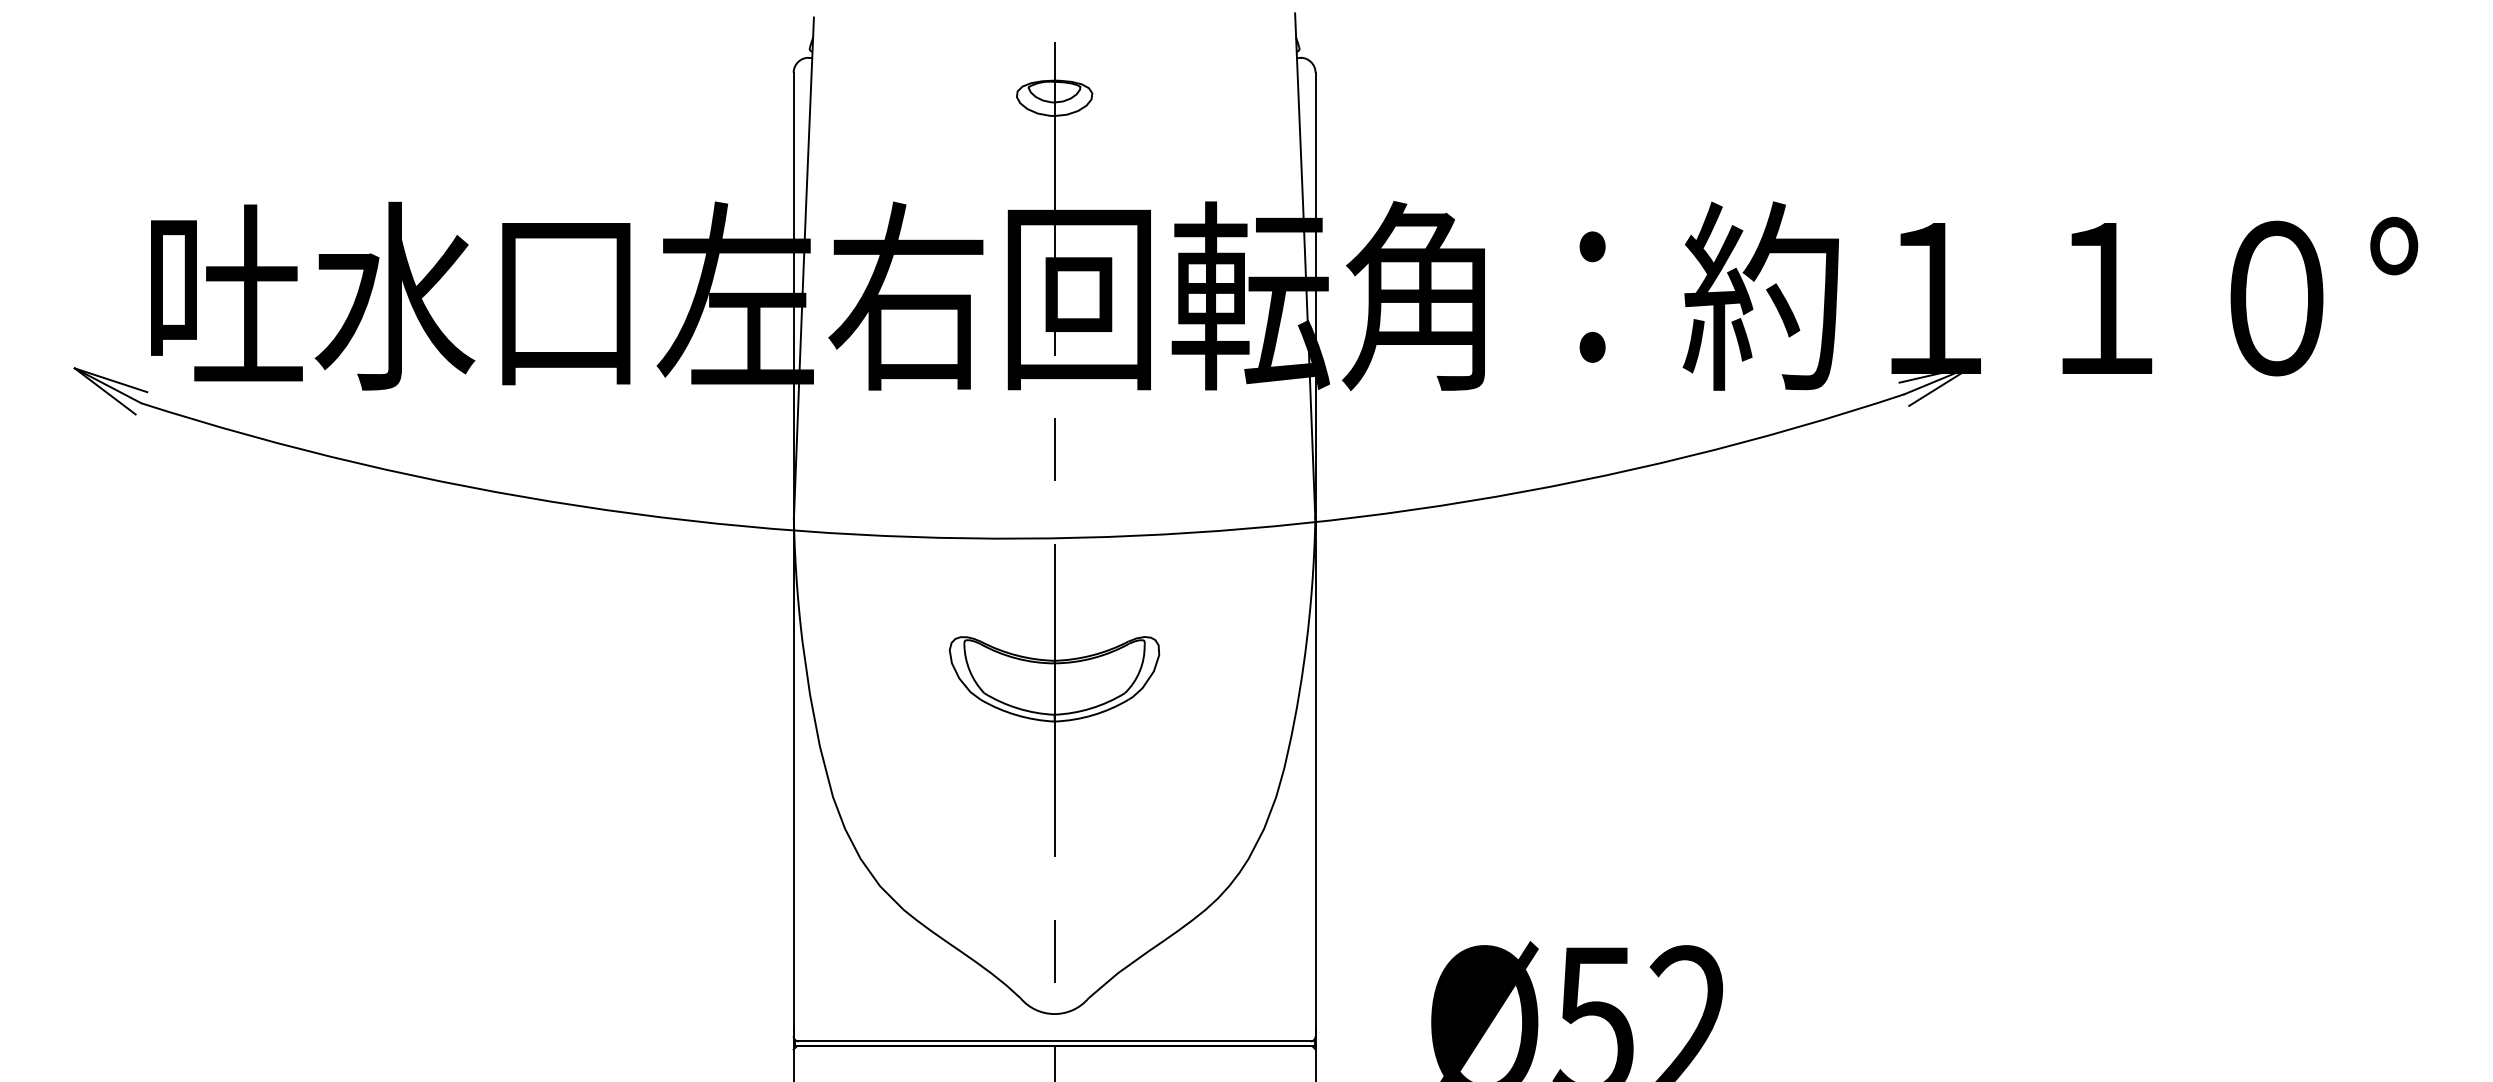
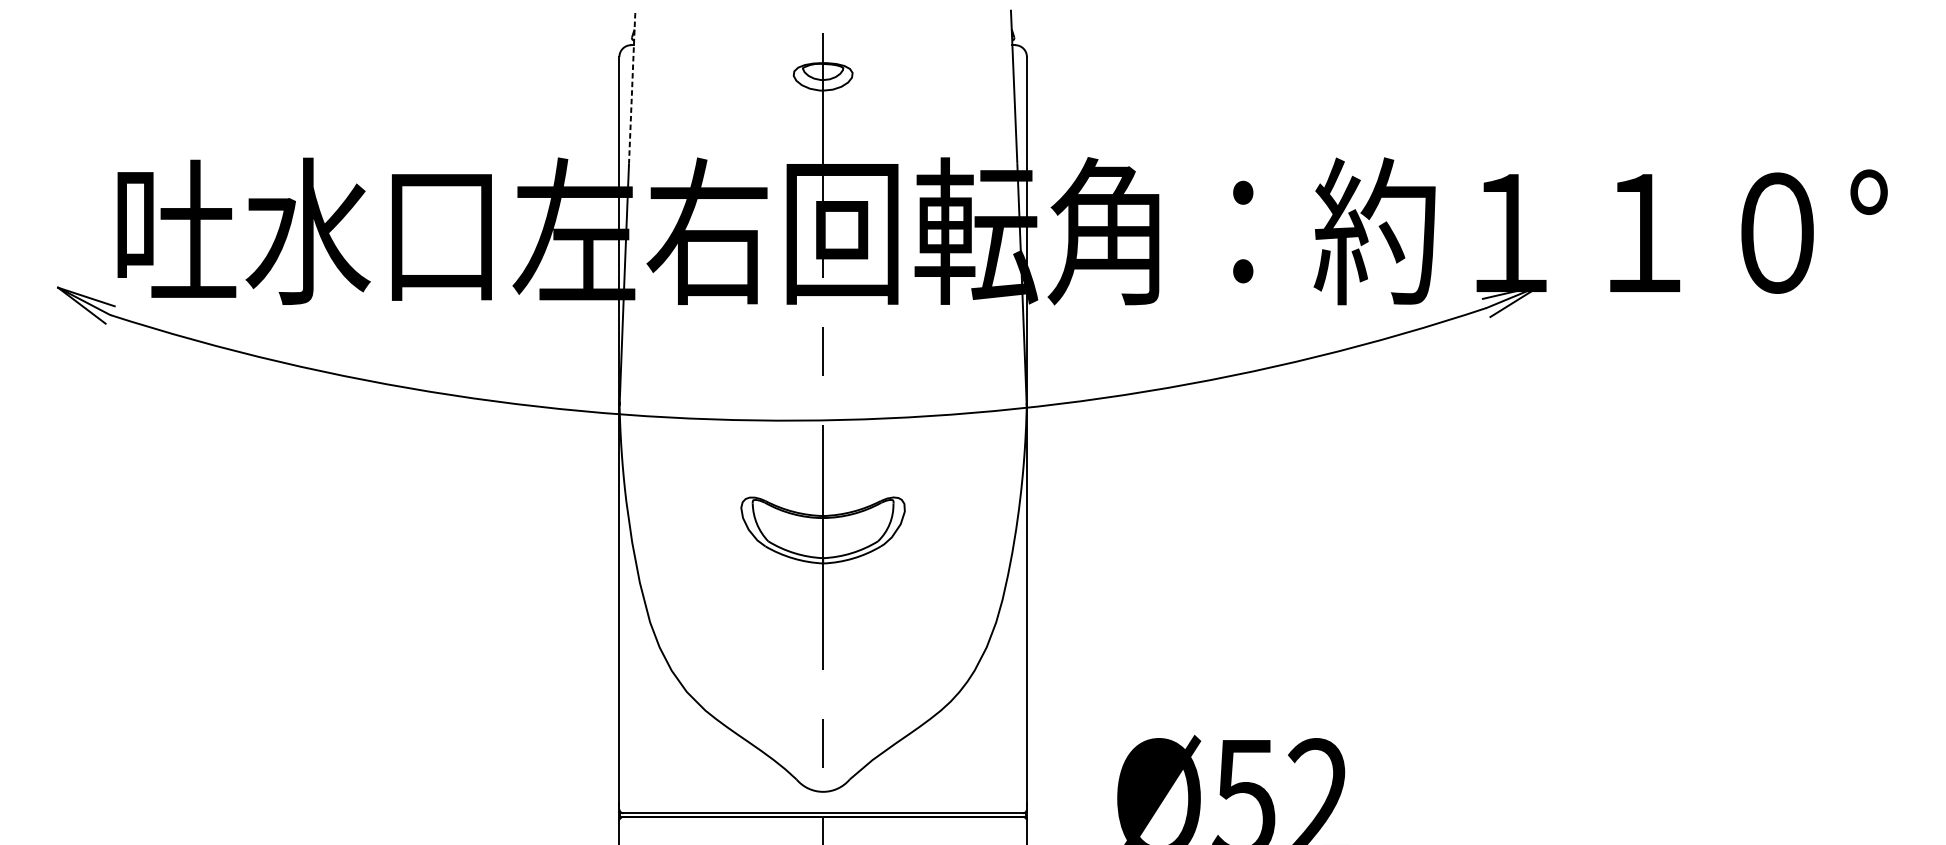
line: (809, 112) -> (631, 87), solid -> dashed

